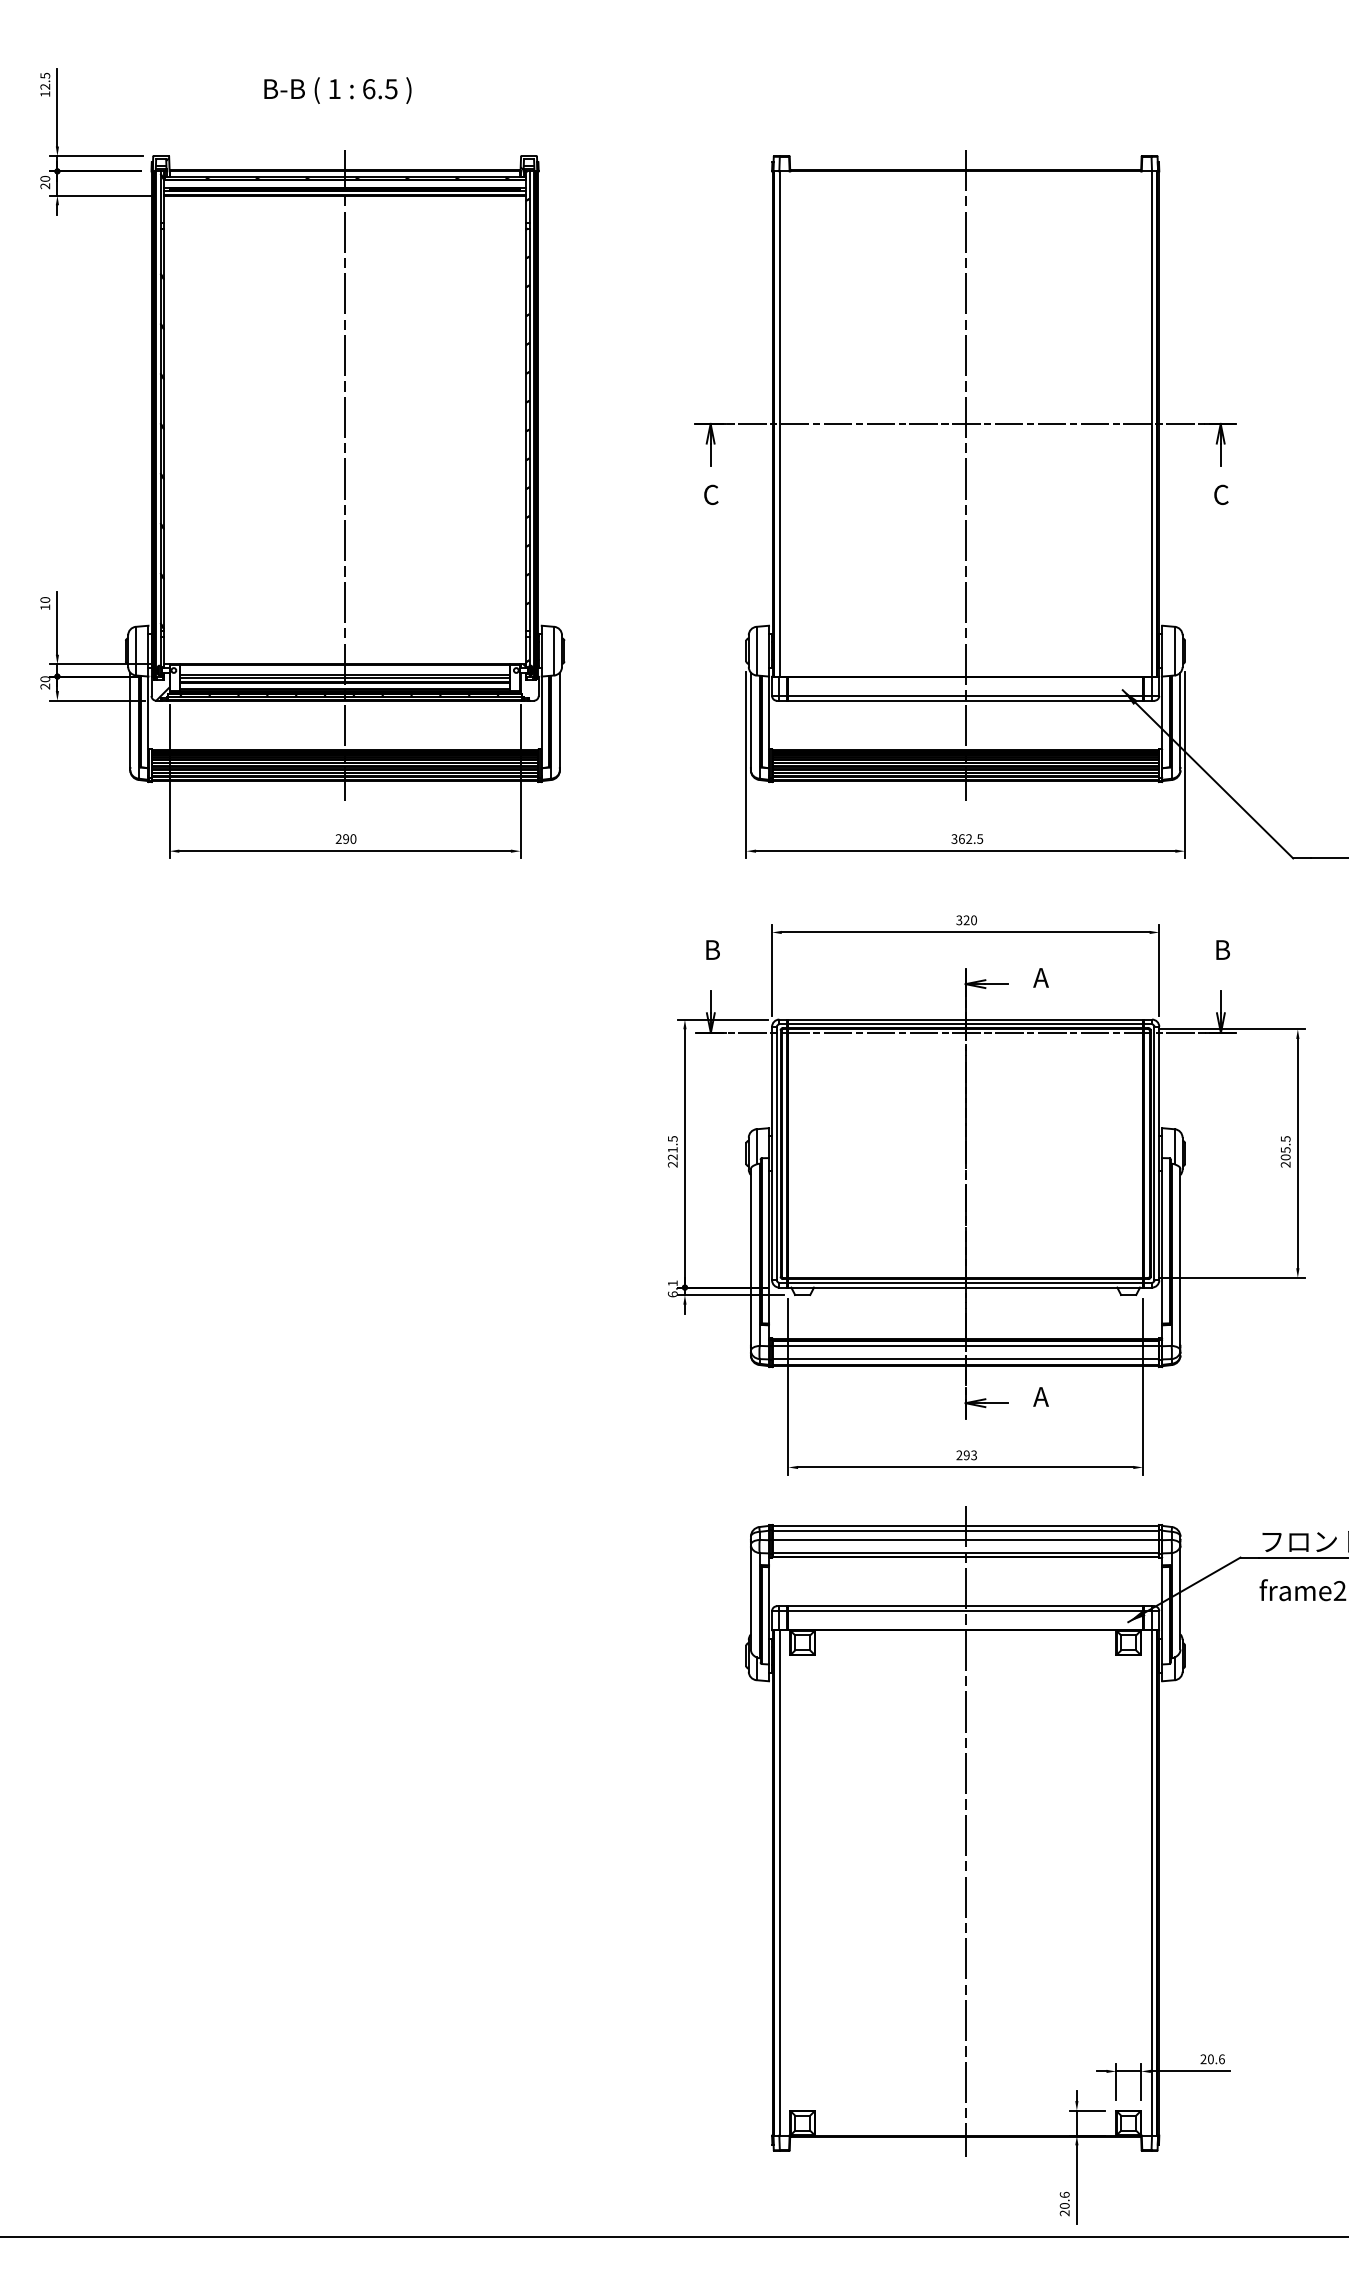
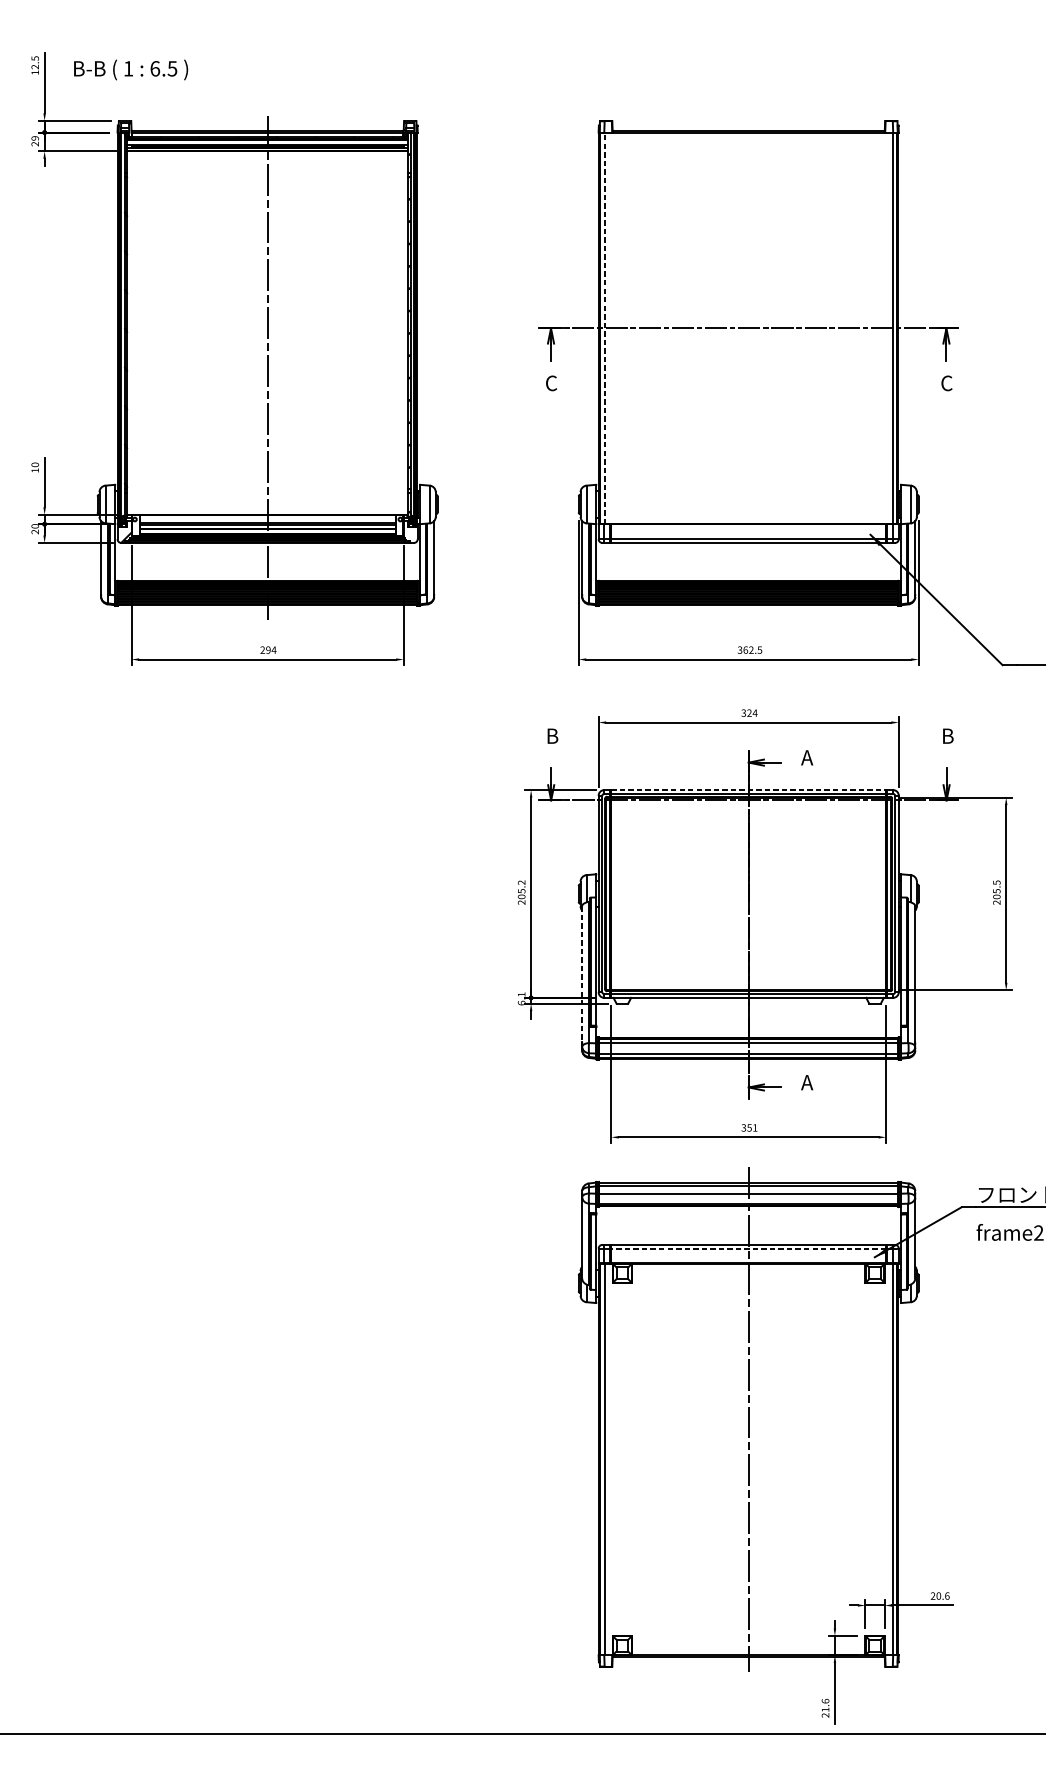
text: (337, 90) -> (130, 69), moved
text: (45, 178) -> (35, 138), 20 -> 29
line: (779, 423) -> (604, 328), solid -> dashed
line: (965, 474) -> (748, 367), removed
text: (353, 838) -> (274, 649), 290 -> 294
text: (973, 920) -> (754, 713), 320 -> 324
line: (966, 1019) -> (749, 790), solid -> dashed
text: (672, 1148) -> (521, 890), 221.5 -> 205.2
line: (750, 1257) -> (581, 974), solid -> dashed
text: (966, 1455) -> (749, 1128), 293 -> 351
line: (965, 1611) -> (748, 1248), solid -> dashed
text: (1064, 2205) -> (825, 1709), 20.6 -> 21.6

